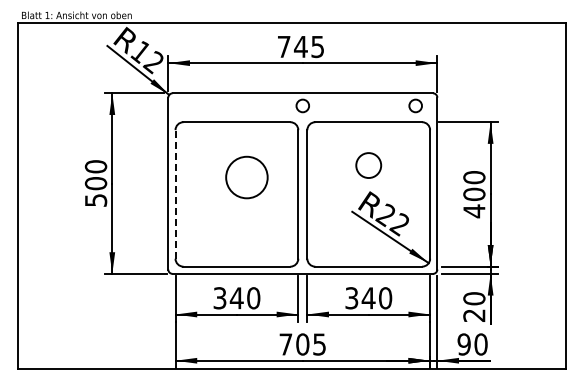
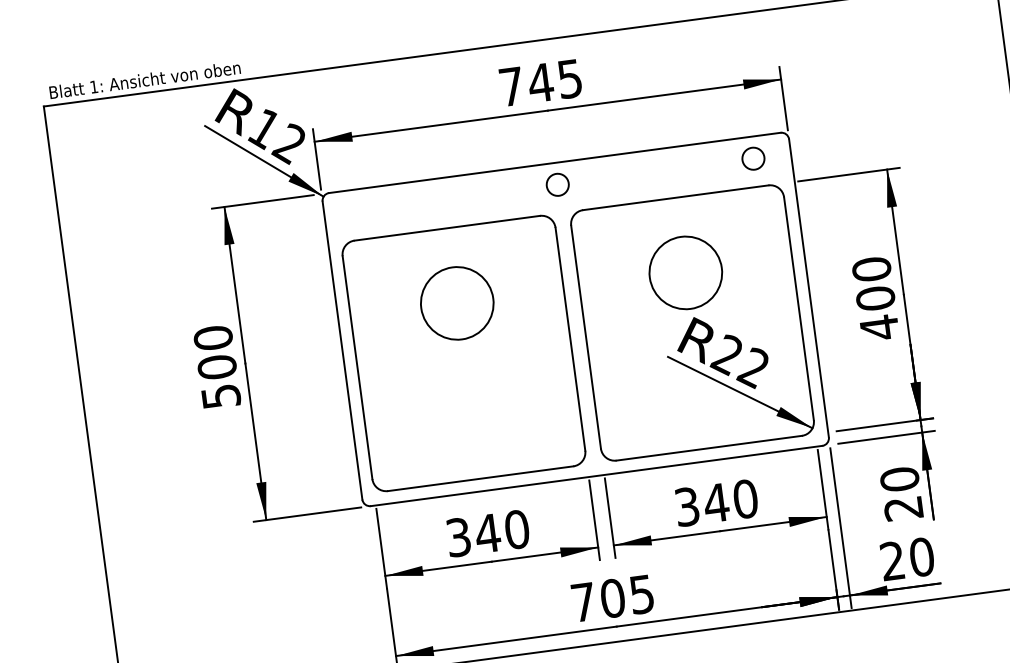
circle: (368, 165) -> (685, 272), size x1.67
circle: (246, 177) -> (456, 303), moved
line: (175, 193) -> (357, 366), dashed -> solid
text: (463, 344) -> (891, 561), 90 -> 20

